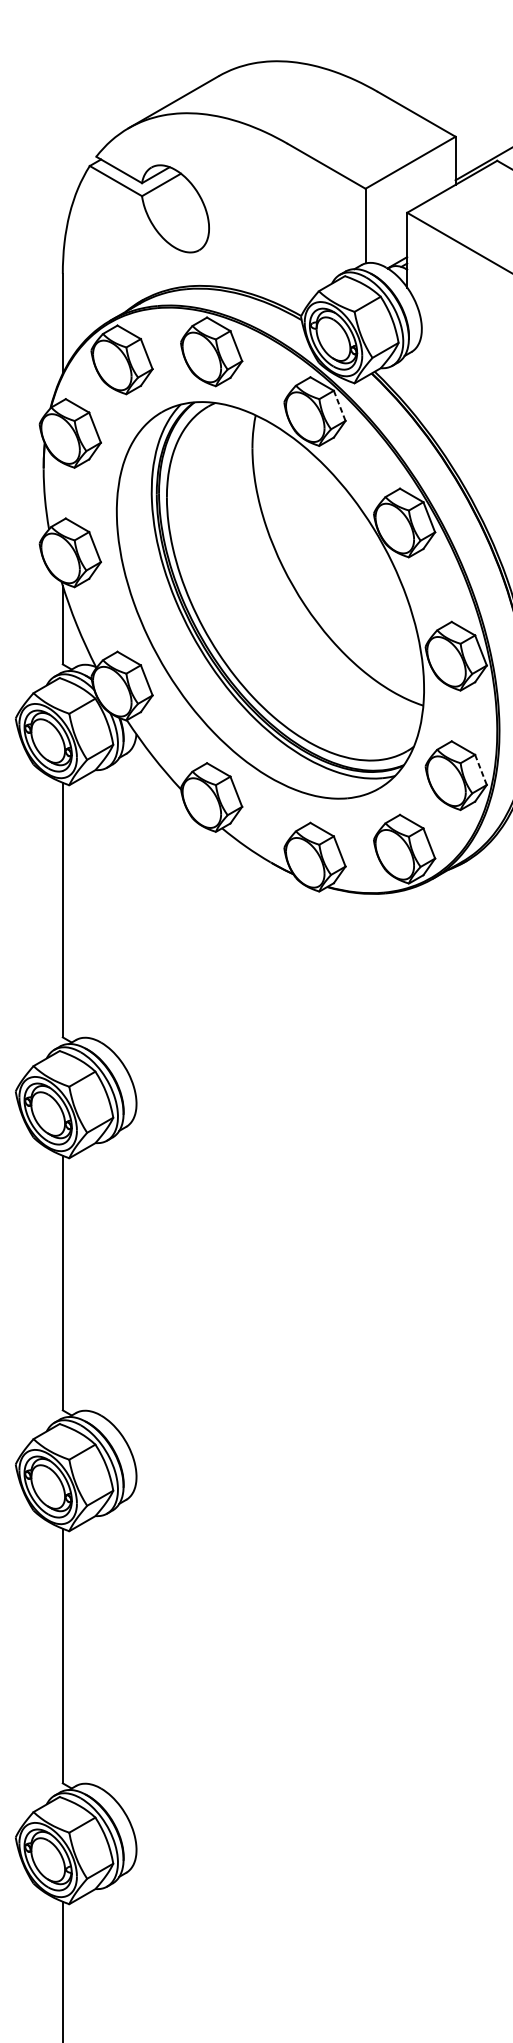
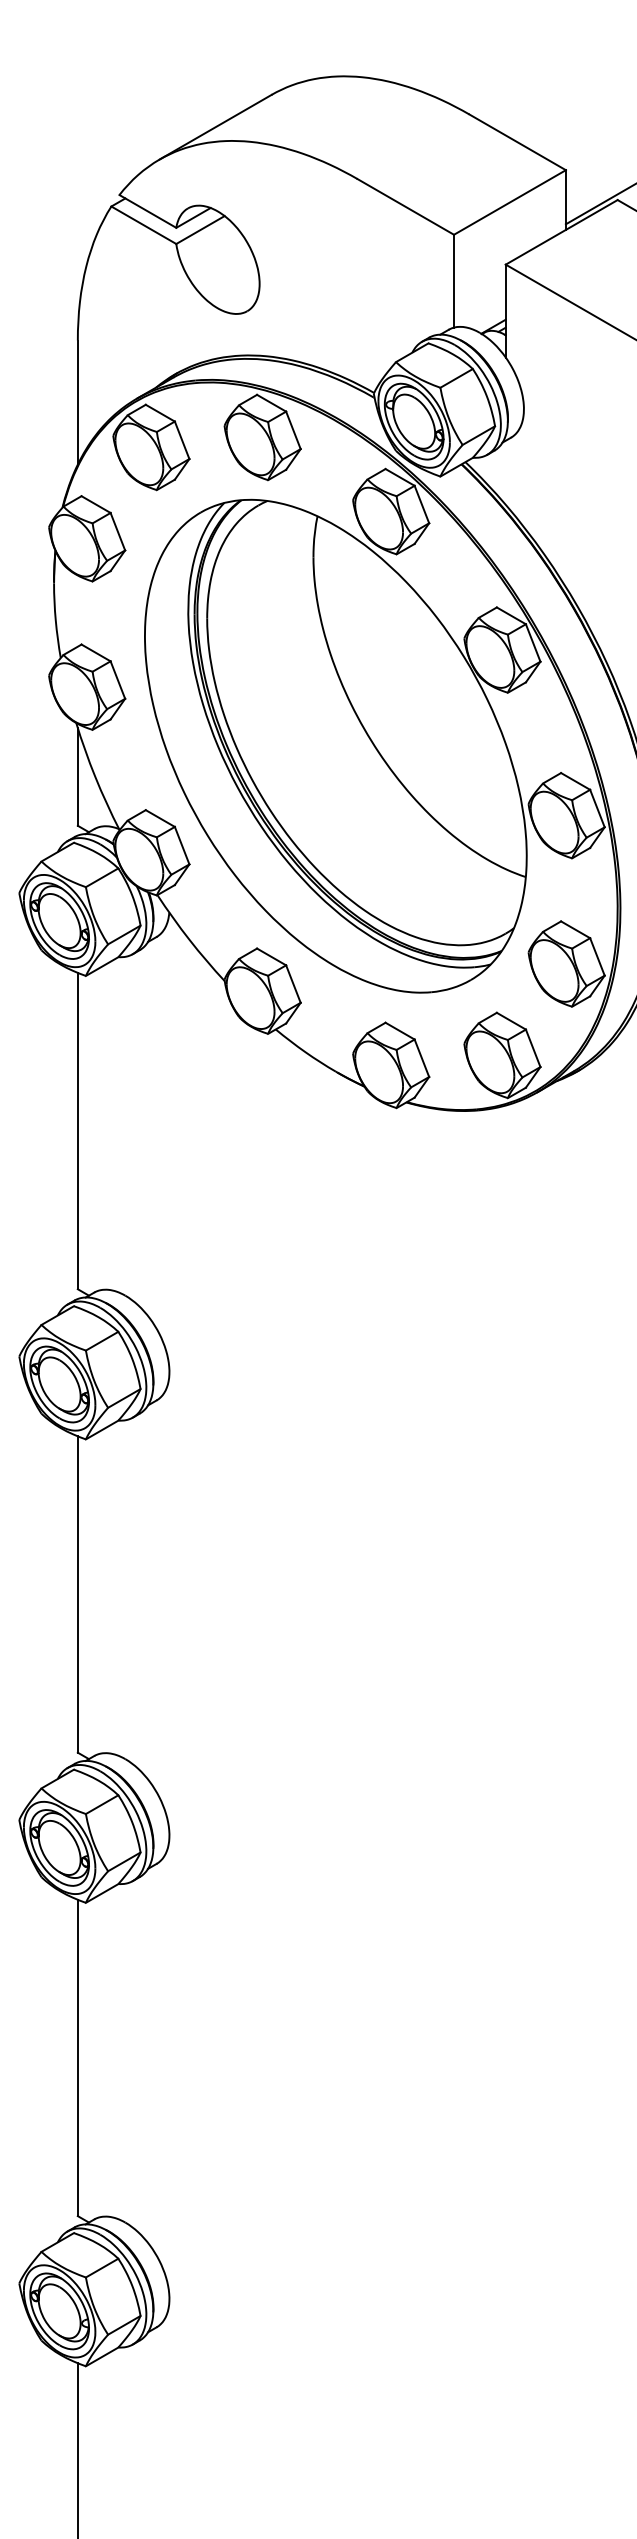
line: (340, 406) -> (422, 505), dashed -> solid
line: (481, 770) -> (597, 957), dashed -> solid

